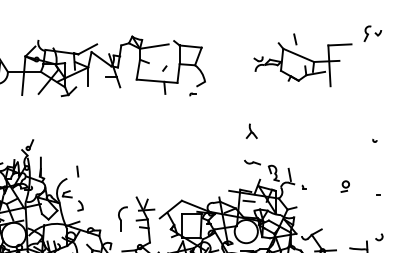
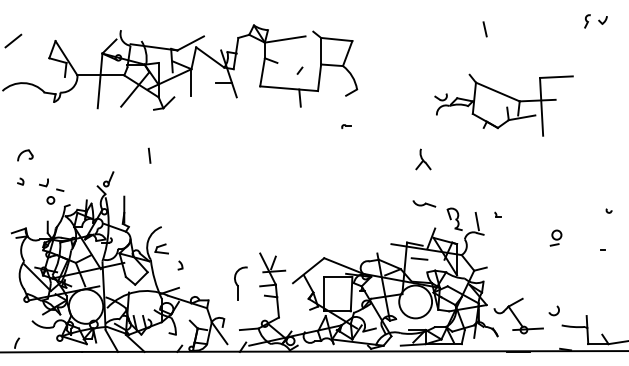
part: (367, 33) -> (587, 21), size x0.6
part: (302, 64) -> (503, 104), moved
part: (193, 94) -> (346, 126), moved
arc: (373, 140) -> (607, 210), moved
line: (77, 171) -> (149, 155), moved
part: (304, 186) -> (497, 214), moved
part: (80, 205) -> (180, 265), size x0.6
arc: (376, 238) -> (550, 312), moved

